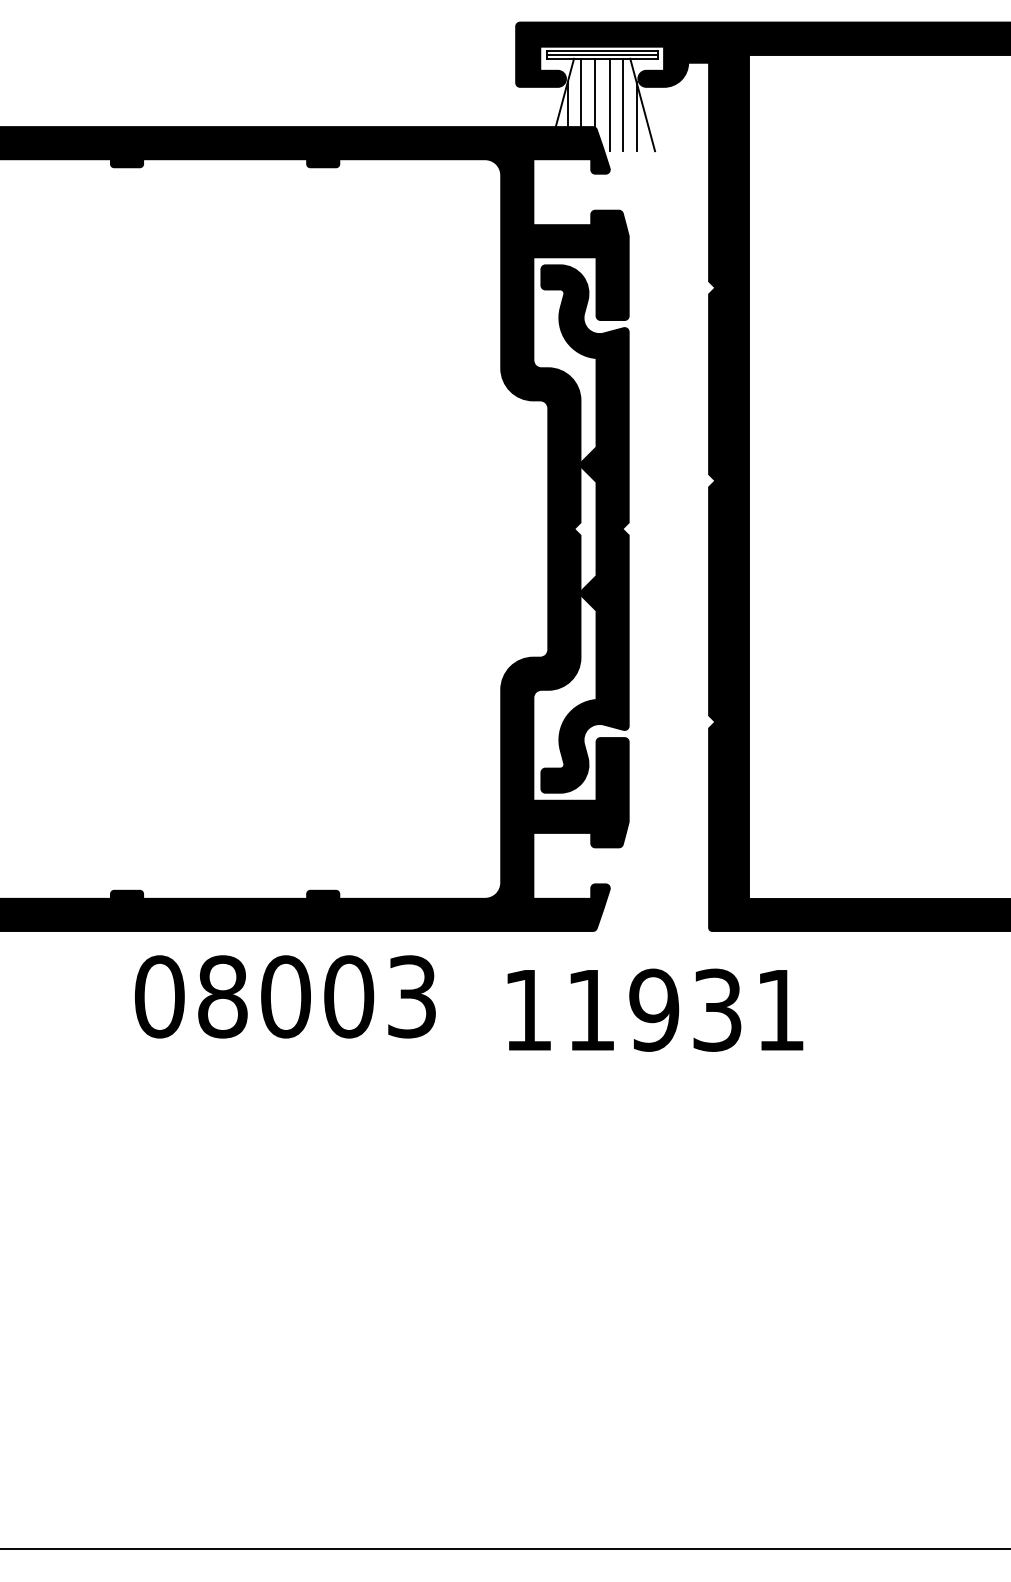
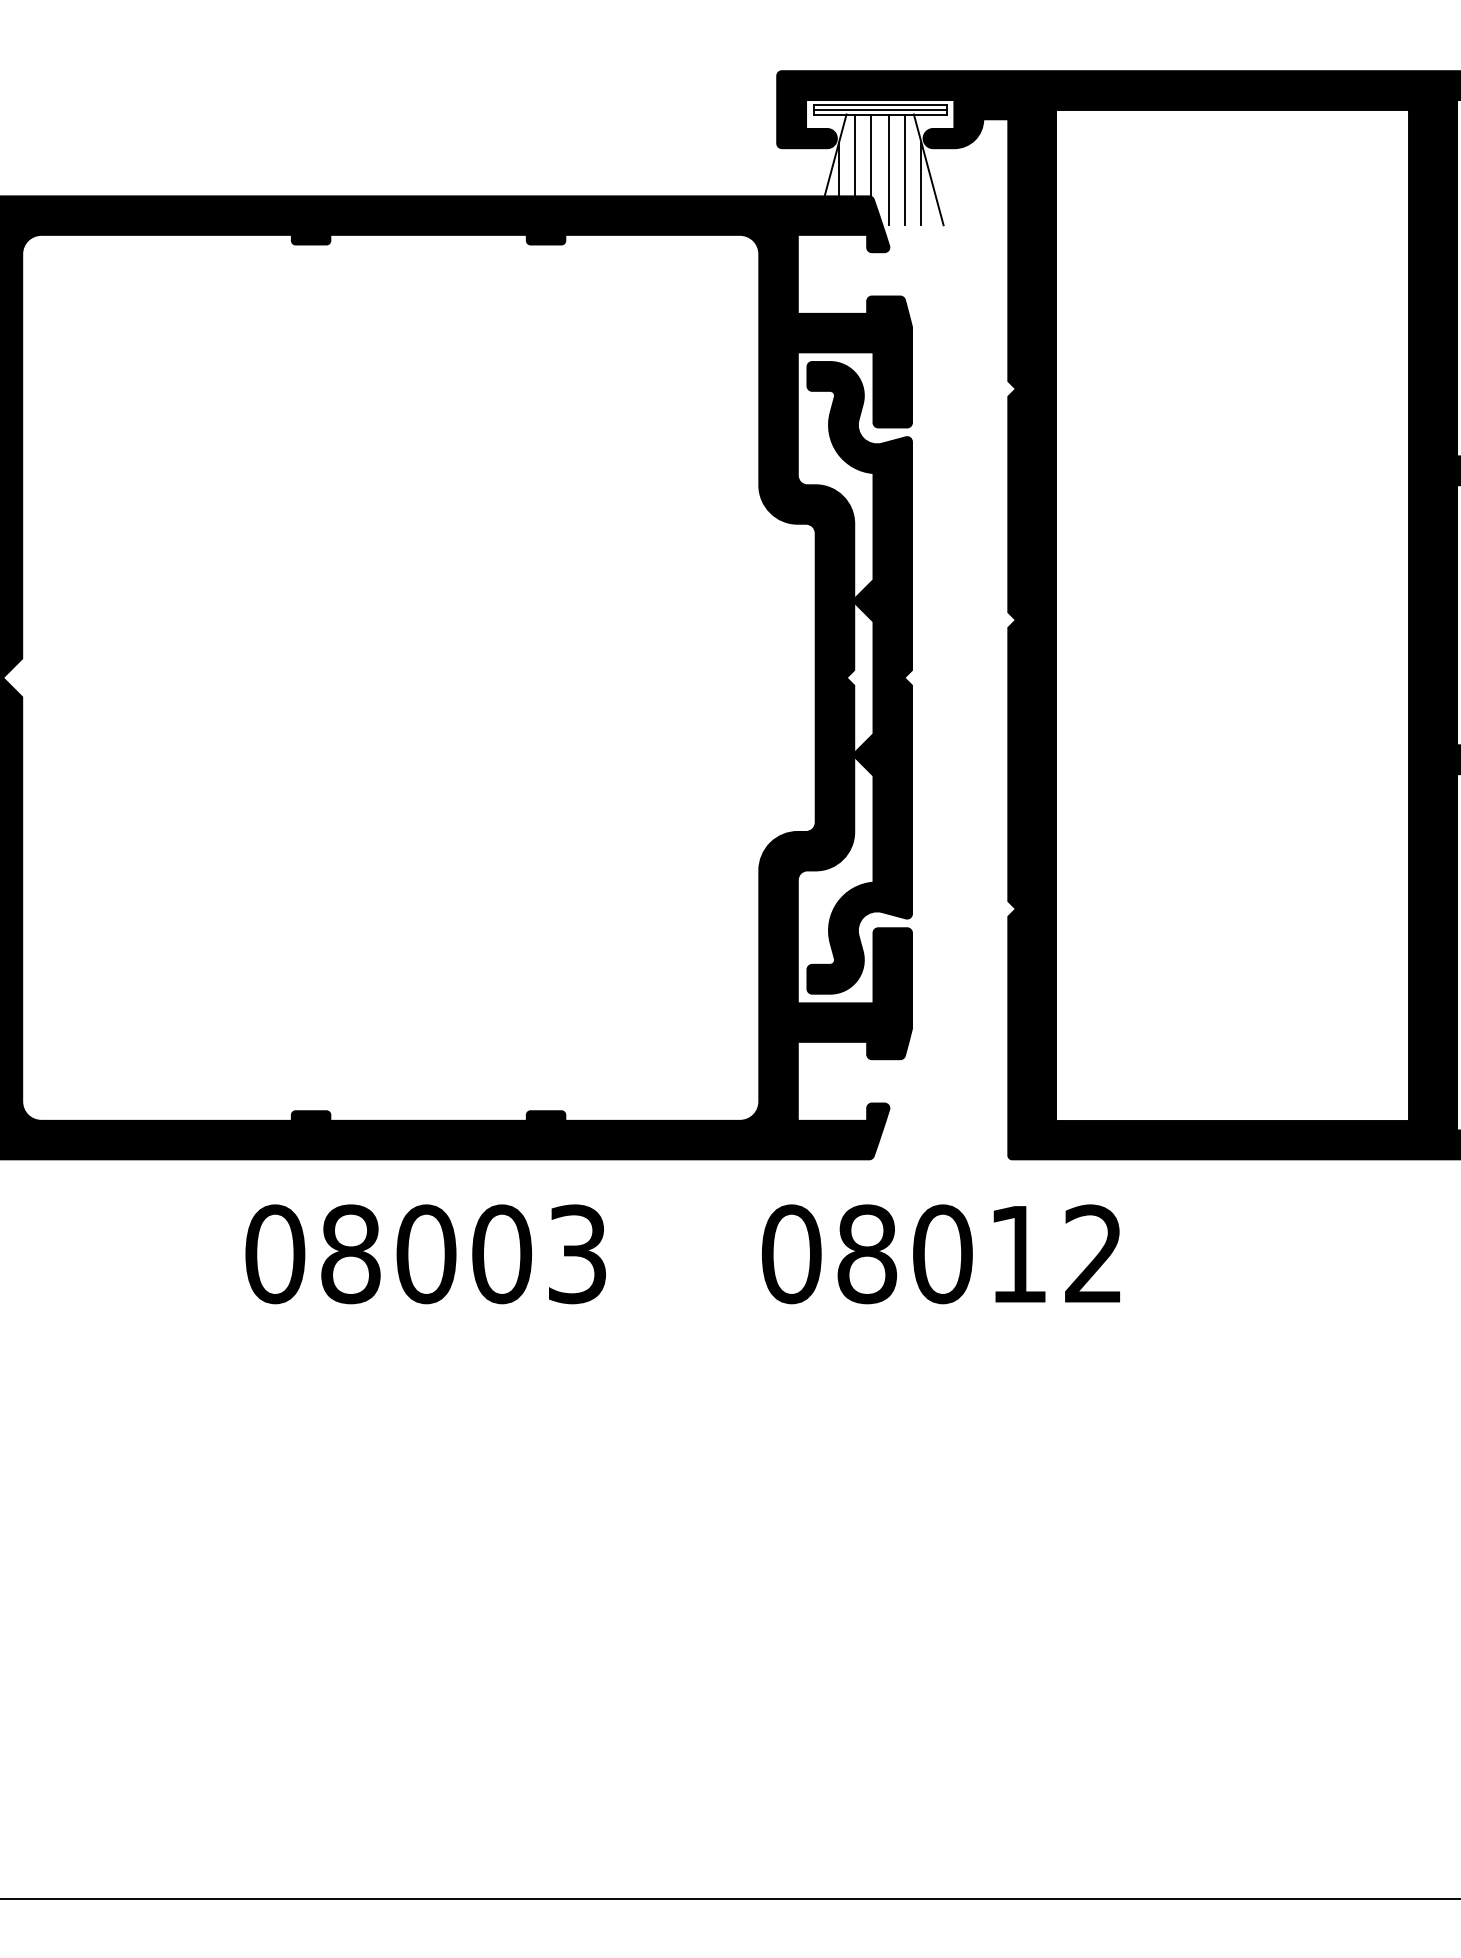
text: (285, 997) -> (425, 1254), moved
text: (652, 1010) -> (940, 1254), 11931 -> 08012

